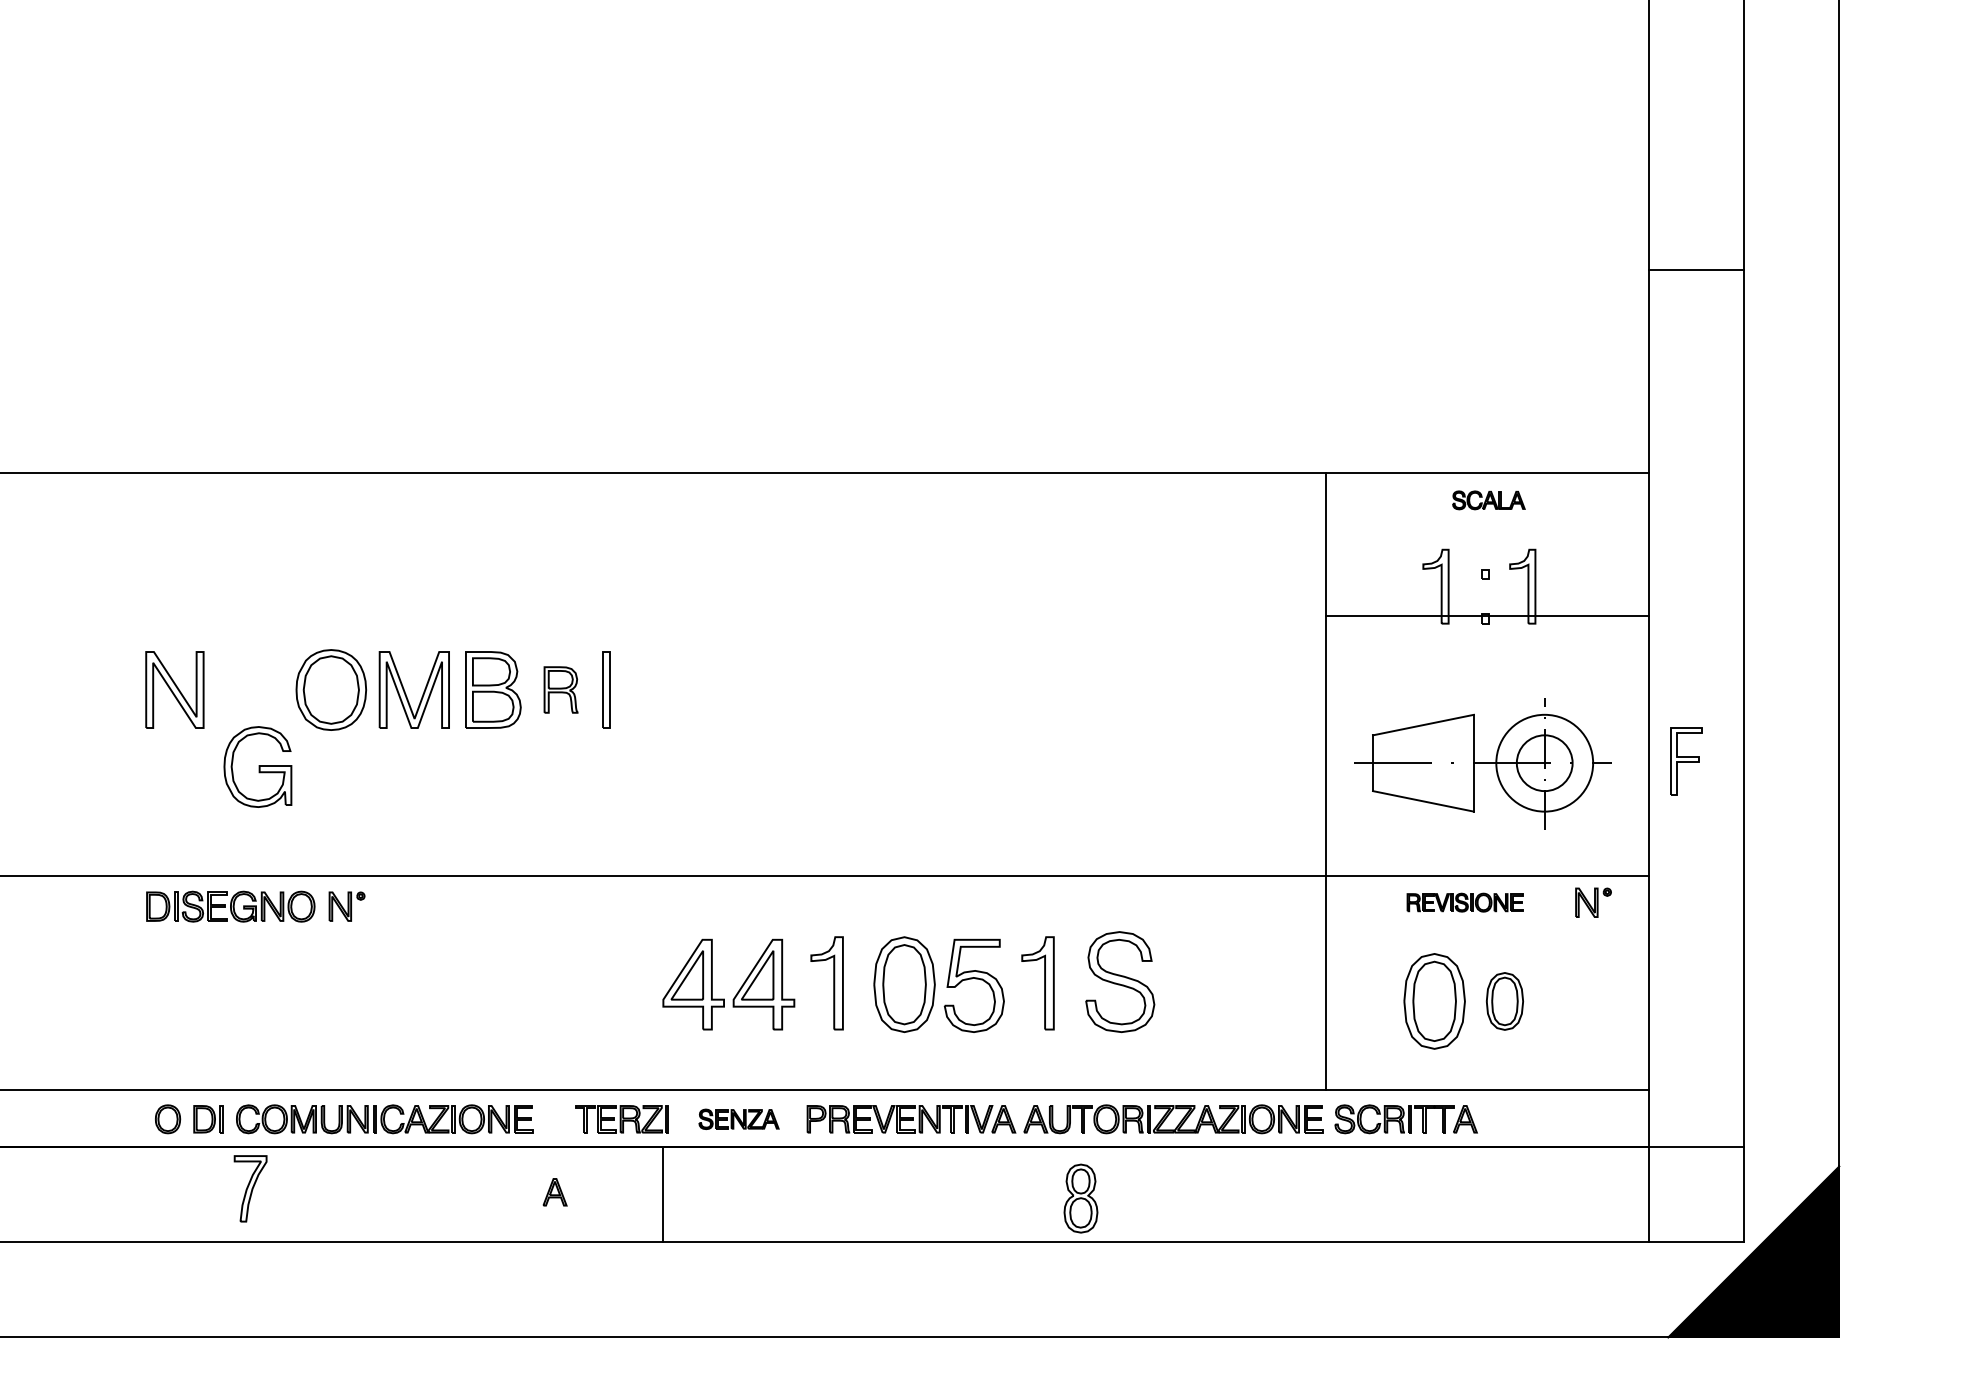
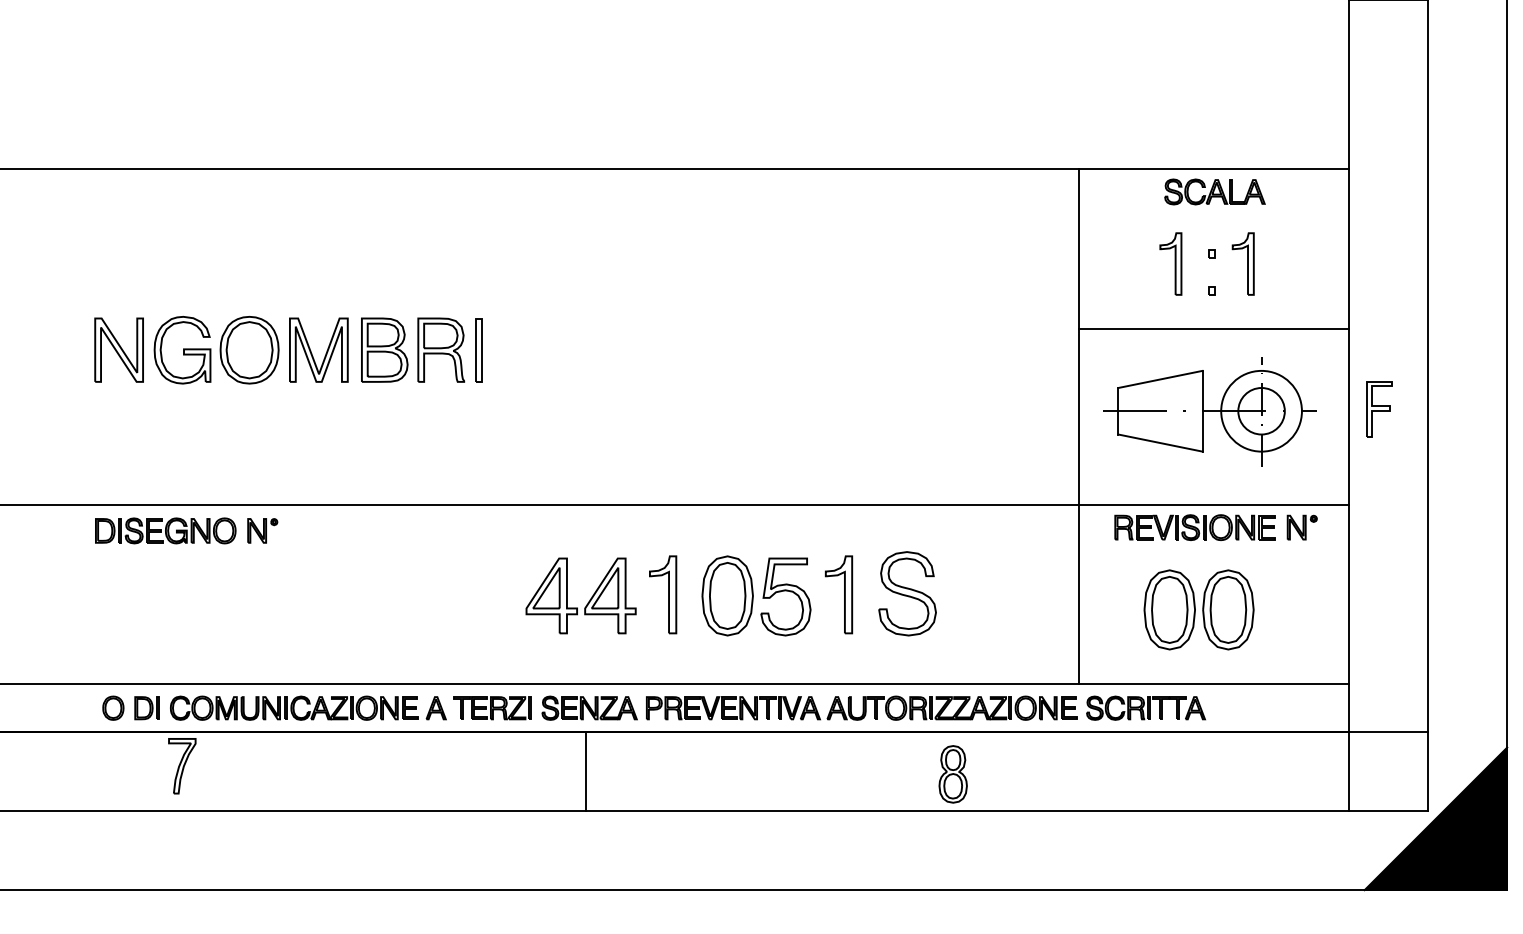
part: (1488, 500) -> (1214, 192), size x1.67
line: (1487, 616) -> (1213, 329), moved
part: (560, 689) -> (440, 349), size x1.67
part: (257, 766) -> (182, 349), moved
part: (1464, 902) -> (1194, 527), size x1.67
part: (1504, 1001) -> (1228, 609), size x1.67
part: (738, 1119) -> (589, 708), size x1.43
part: (554, 1192) -> (435, 708), moved
line: (662, 1194) -> (585, 770), moved
part: (1080, 1198) -> (952, 774), moved

